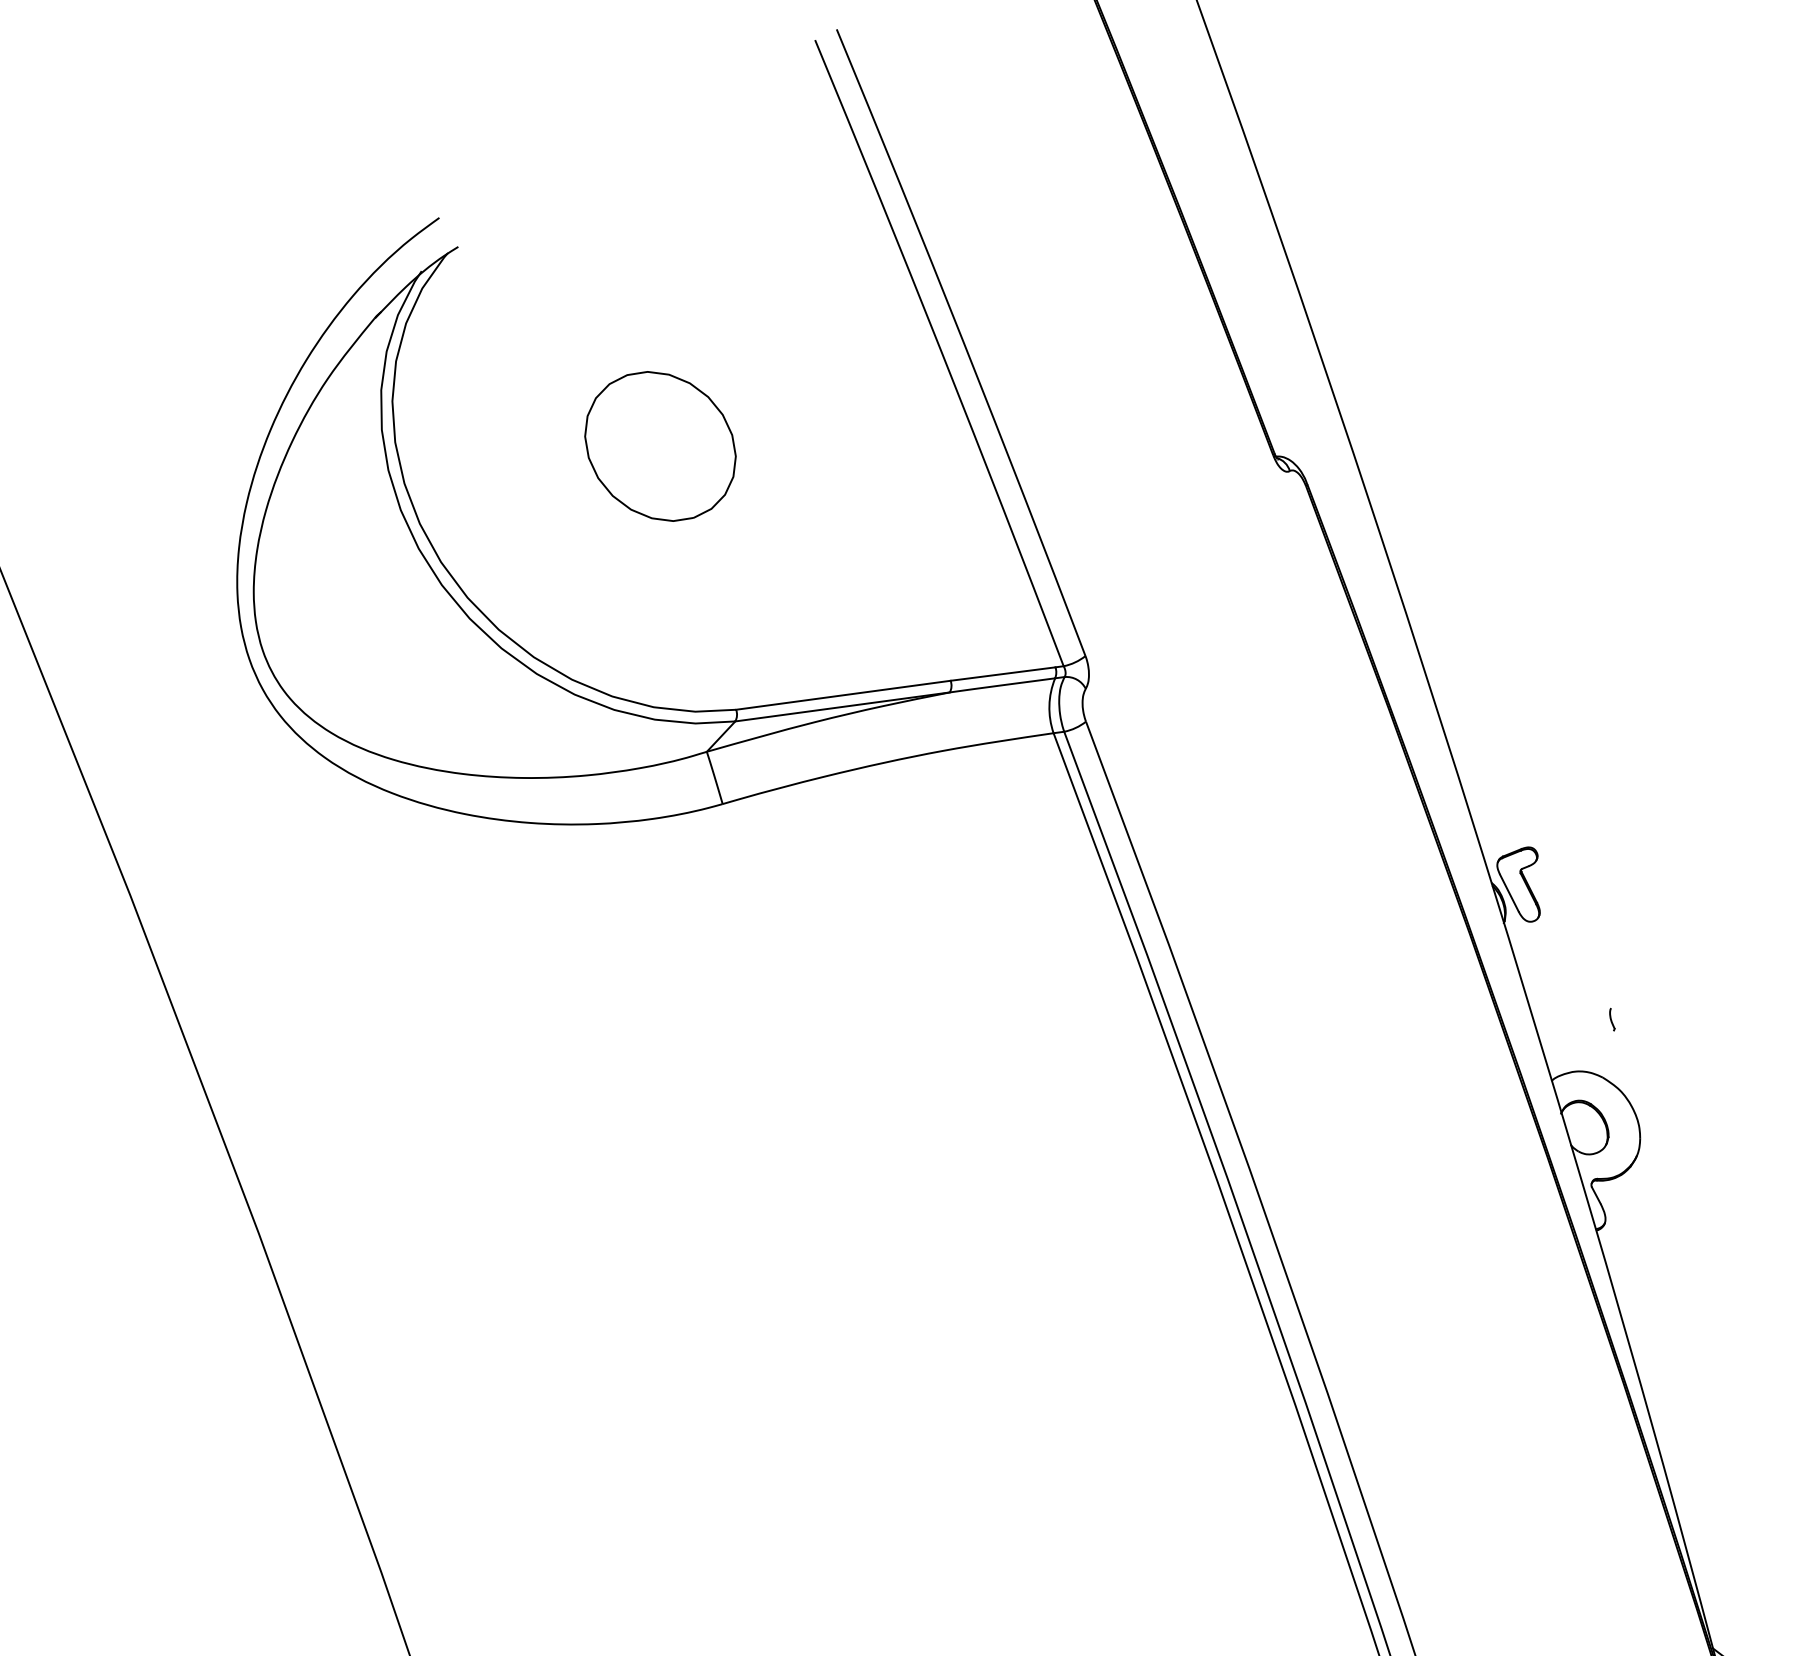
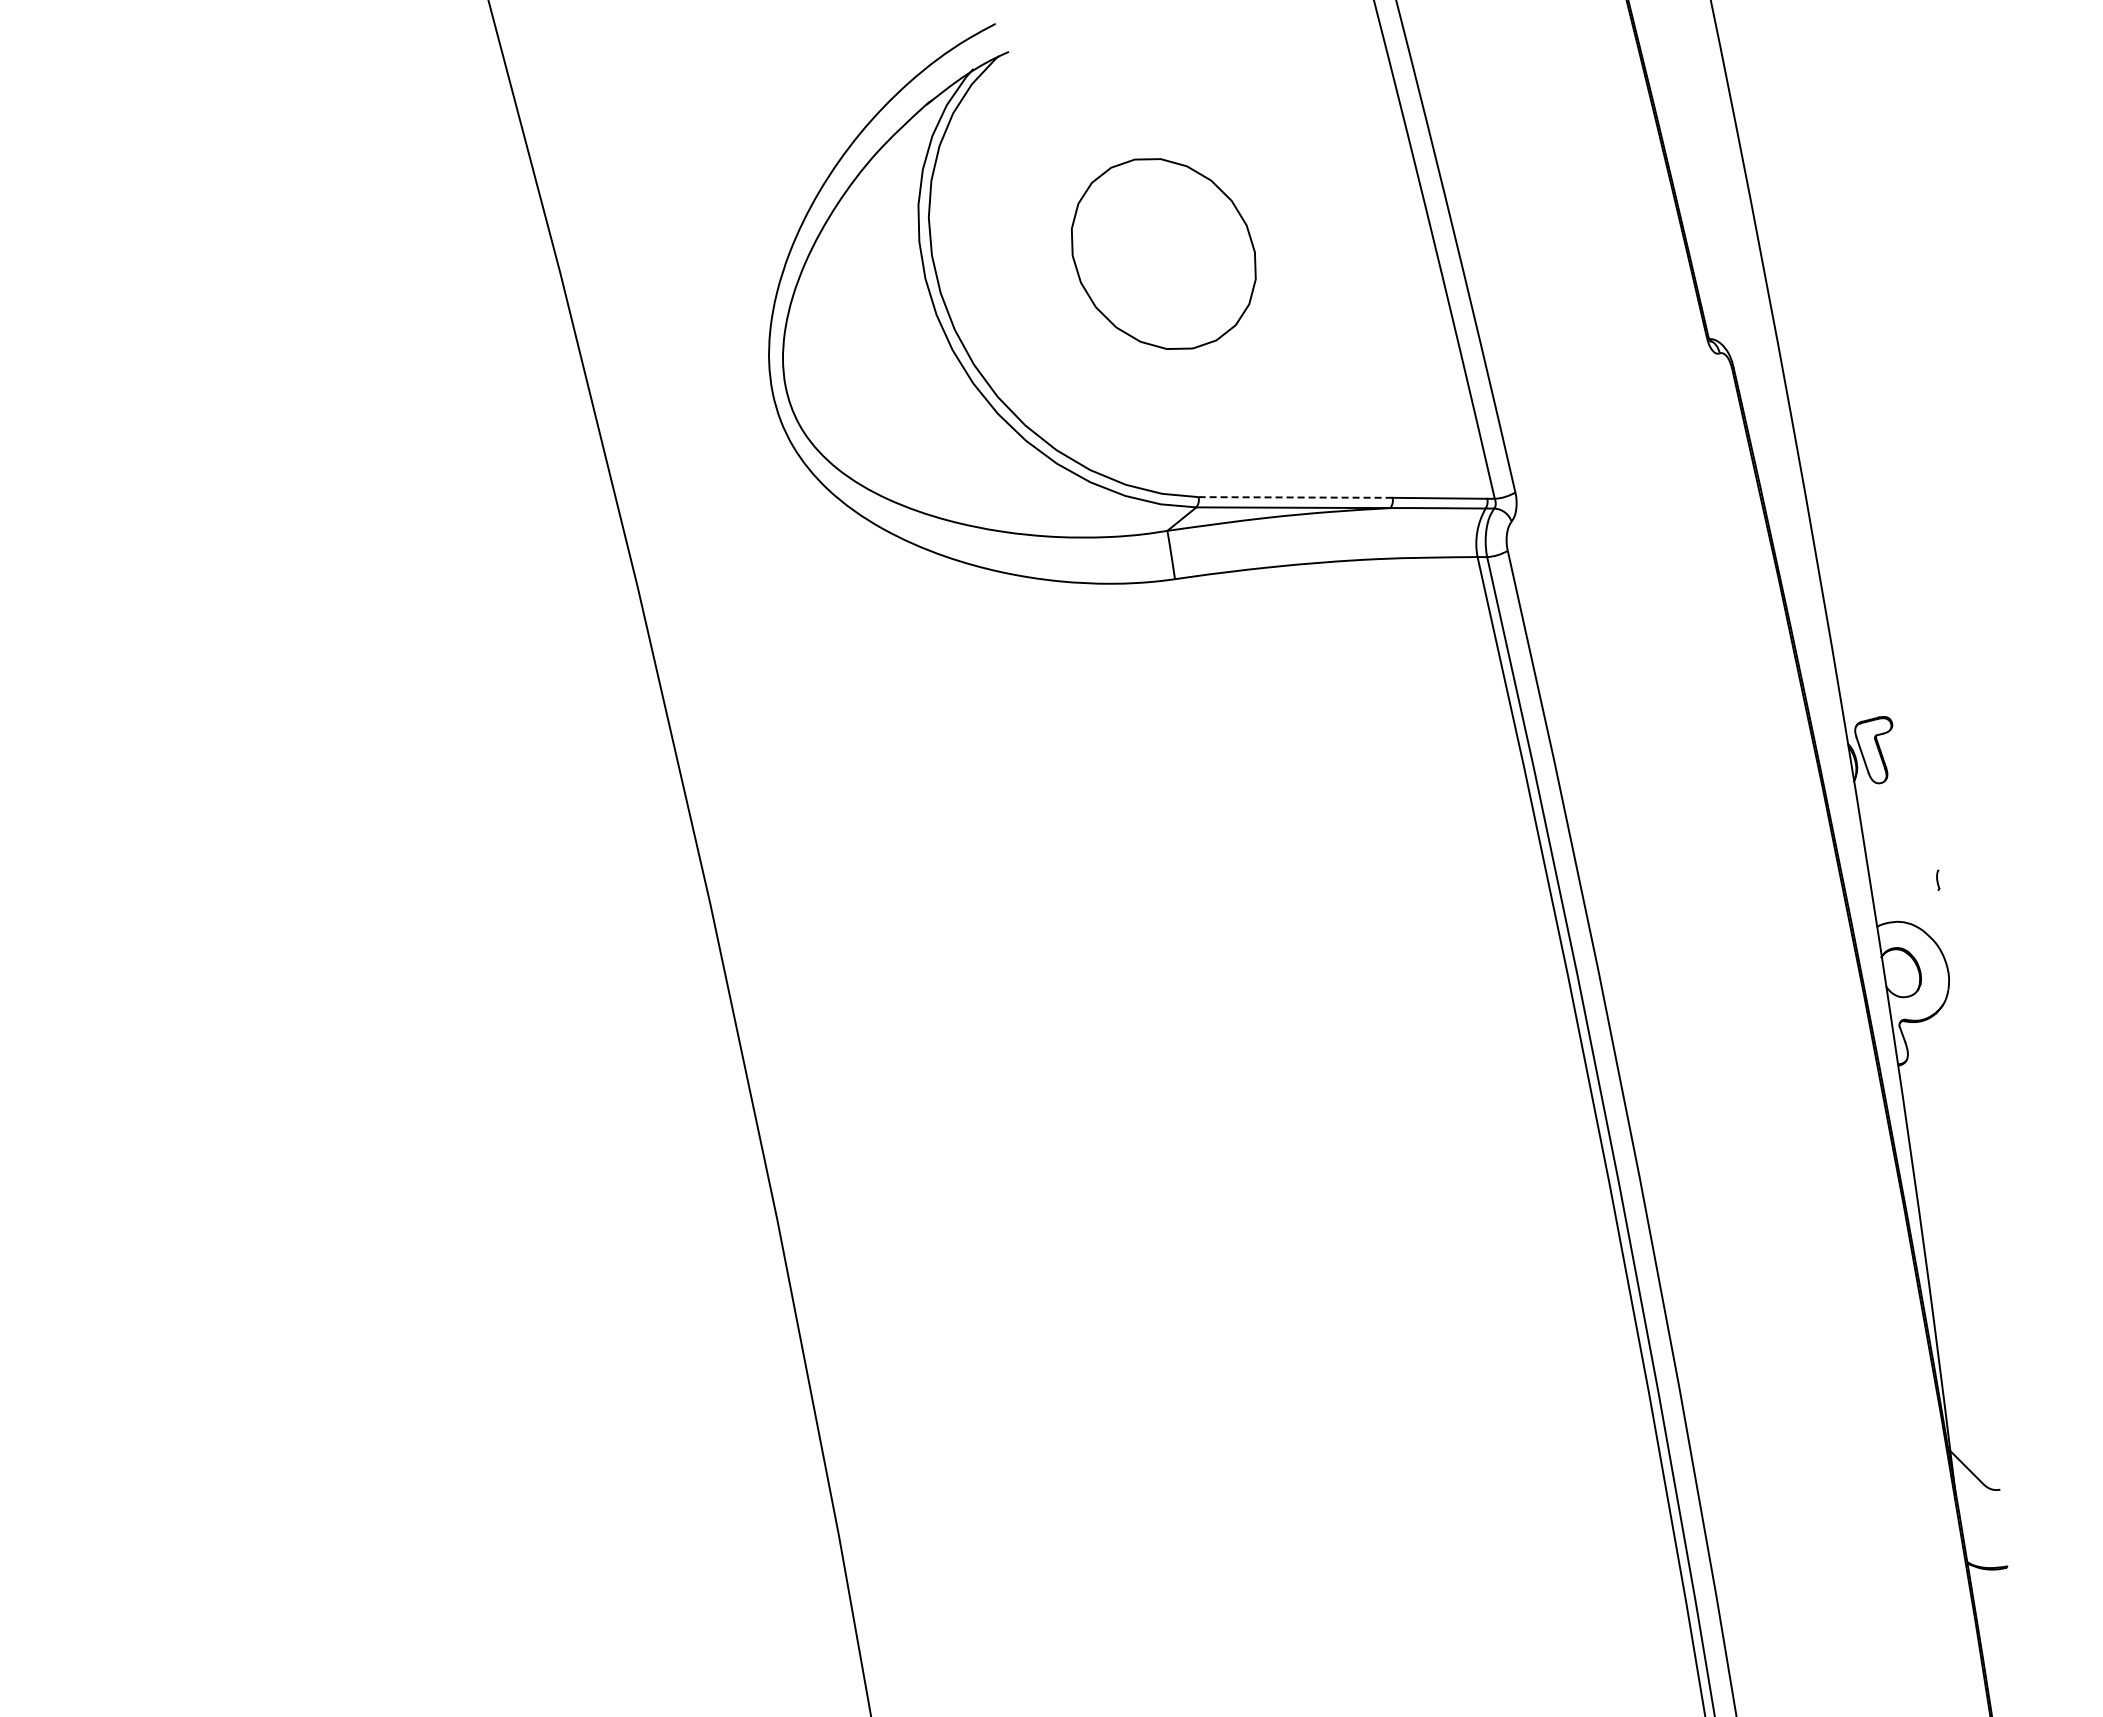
part: (660, 445) -> (1163, 253), size x1.4
line: (844, 695) -> (1296, 497), solid -> dashed

